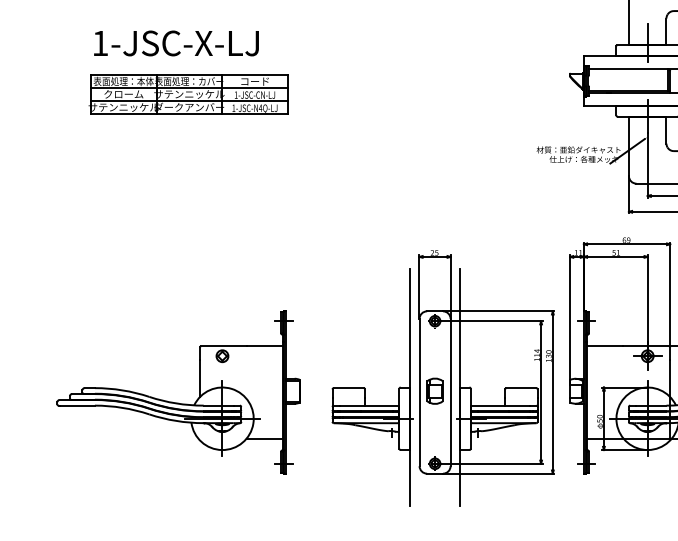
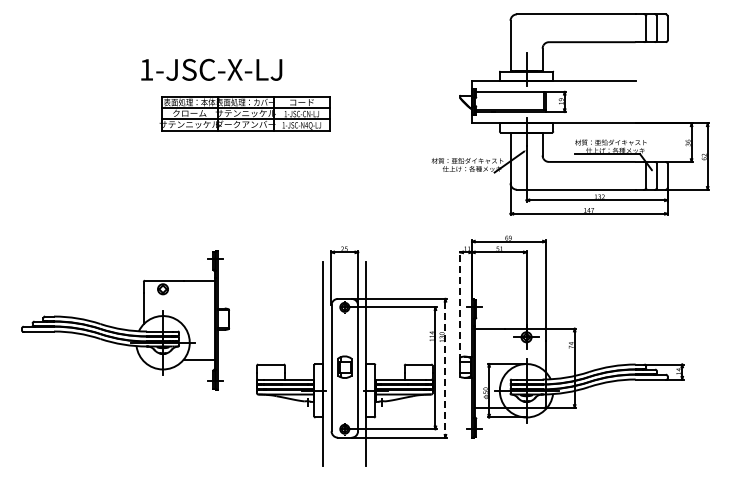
text: (176, 43) -> (211, 69), moved
part: (187, 94) -> (244, 113), moved
line: (570, 319) -> (460, 305), solid -> dashed
line: (552, 392) -> (445, 368), solid -> dashed
part: (177, 402) -> (124, 328), moved

